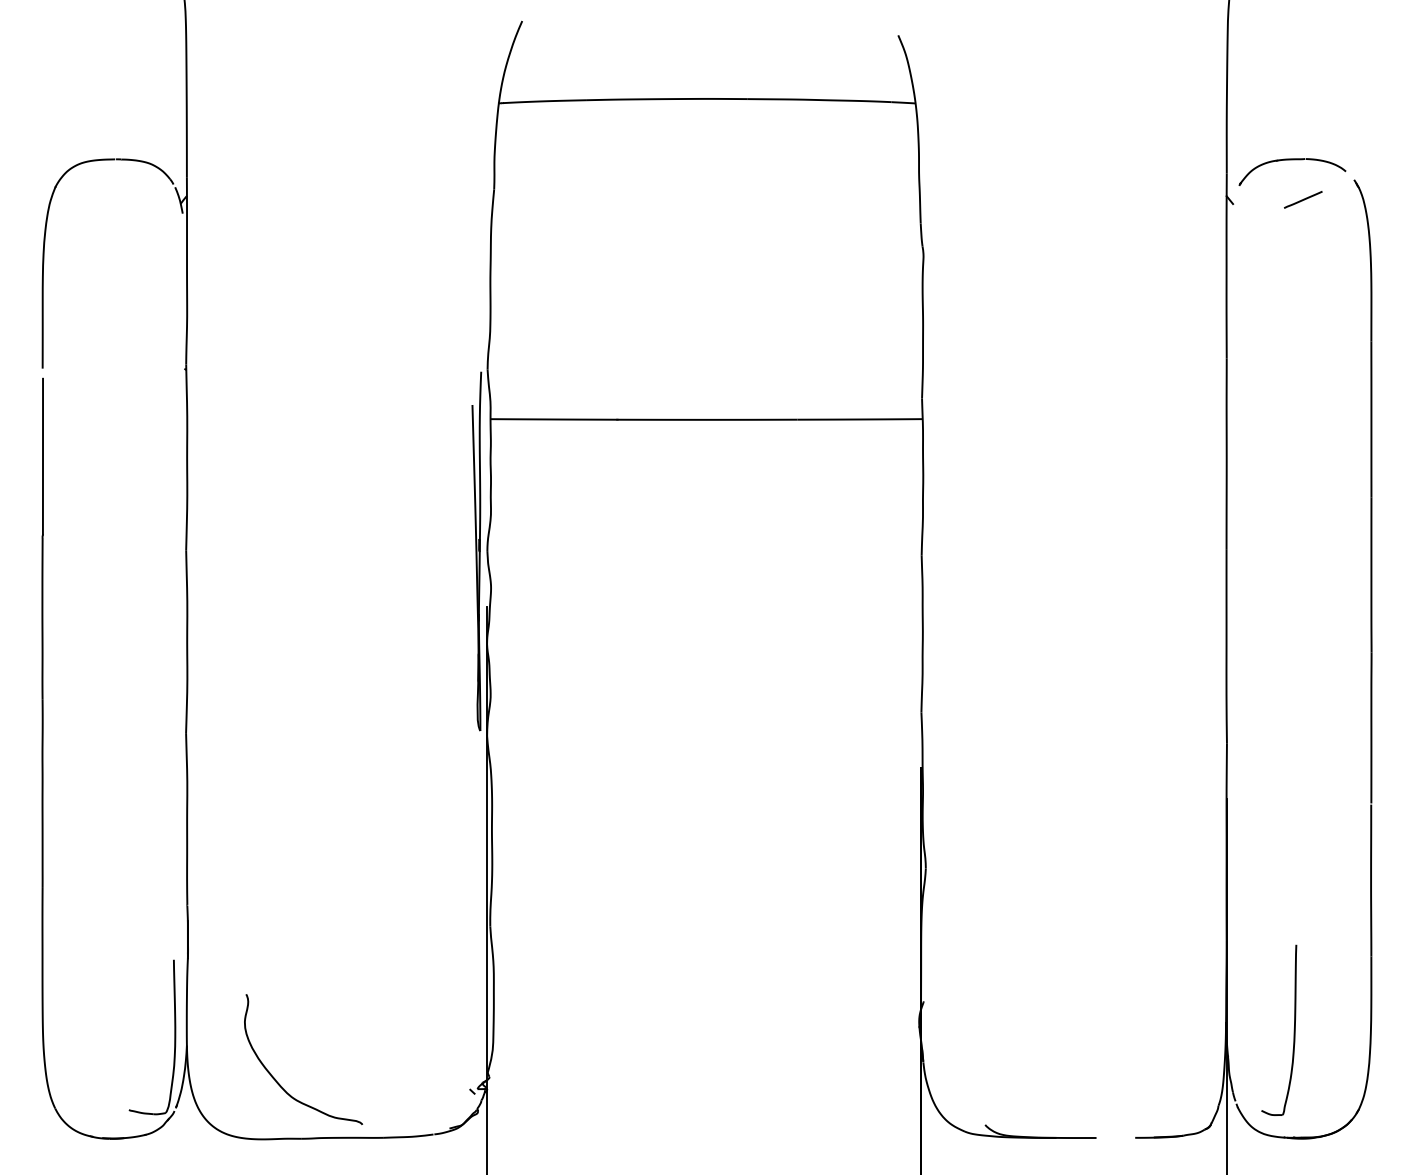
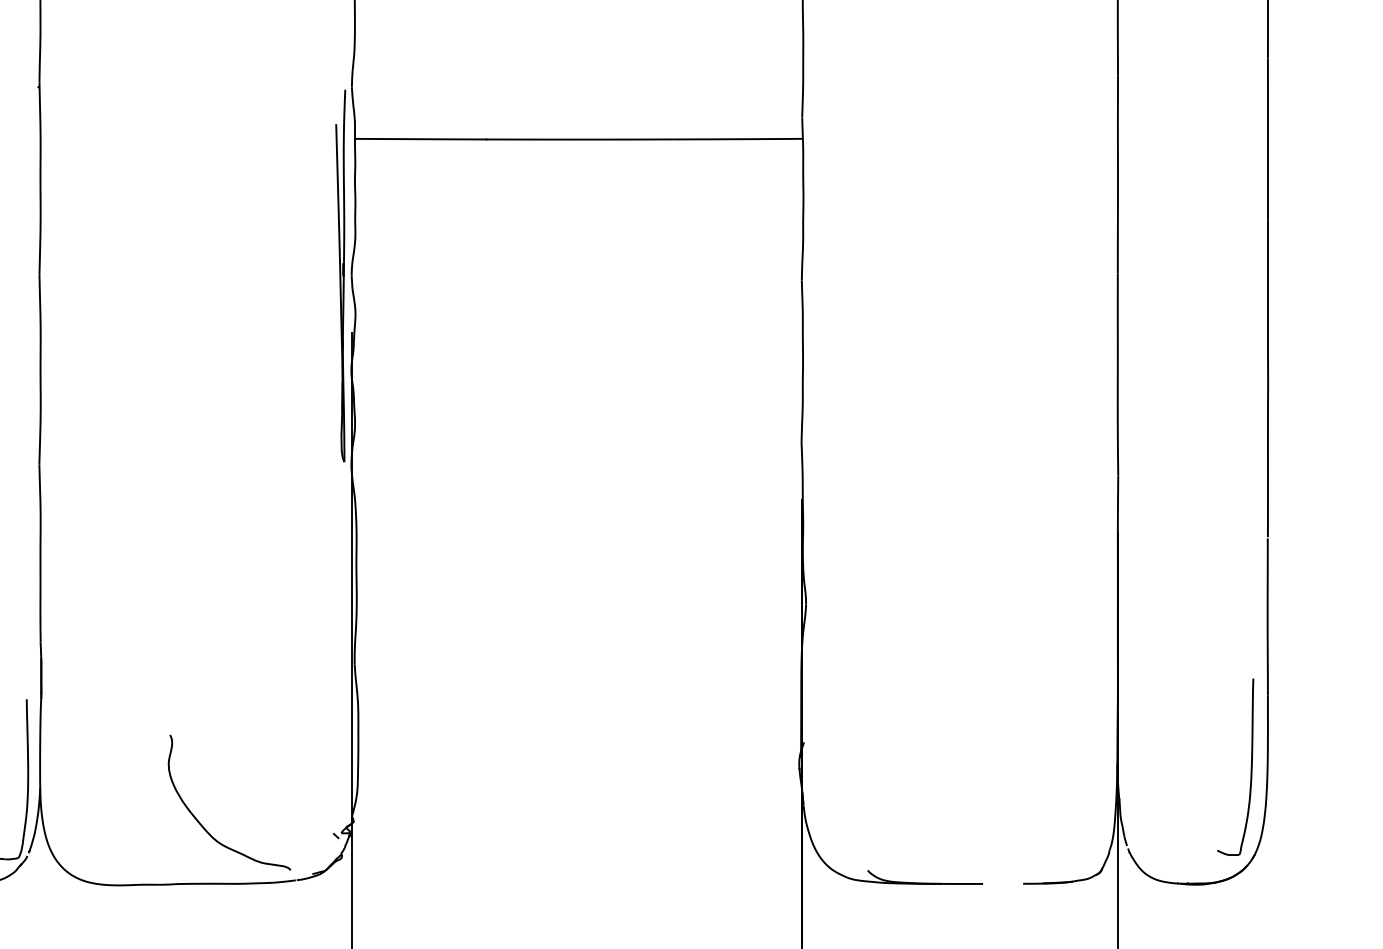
part: (1293, 1029) -> (1250, 766), moved
curve: (275, 1078) -> (200, 822), moved

